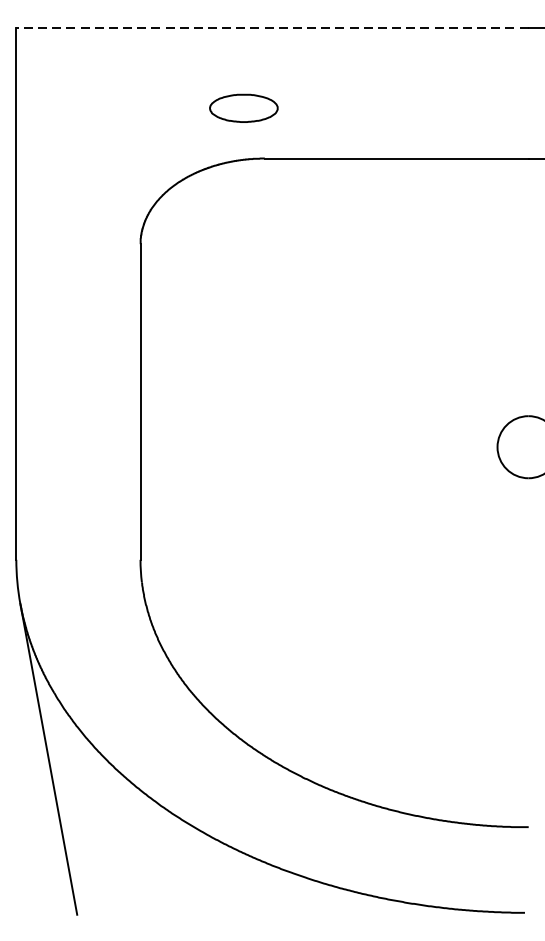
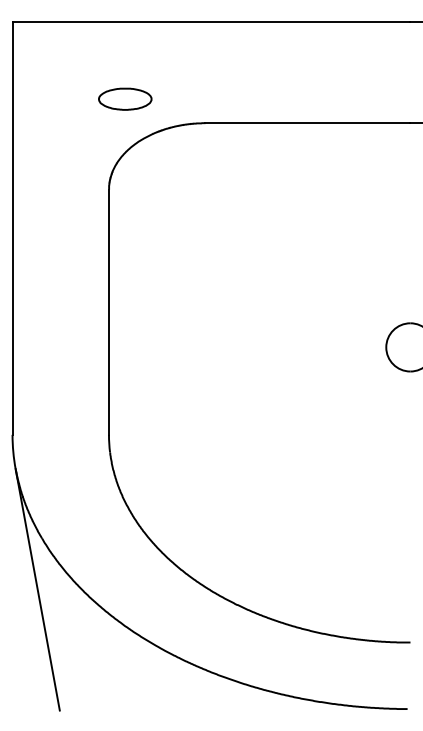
line: (272, 27) -> (211, 21), dashed -> solid
part: (244, 107) -> (125, 98), moved

